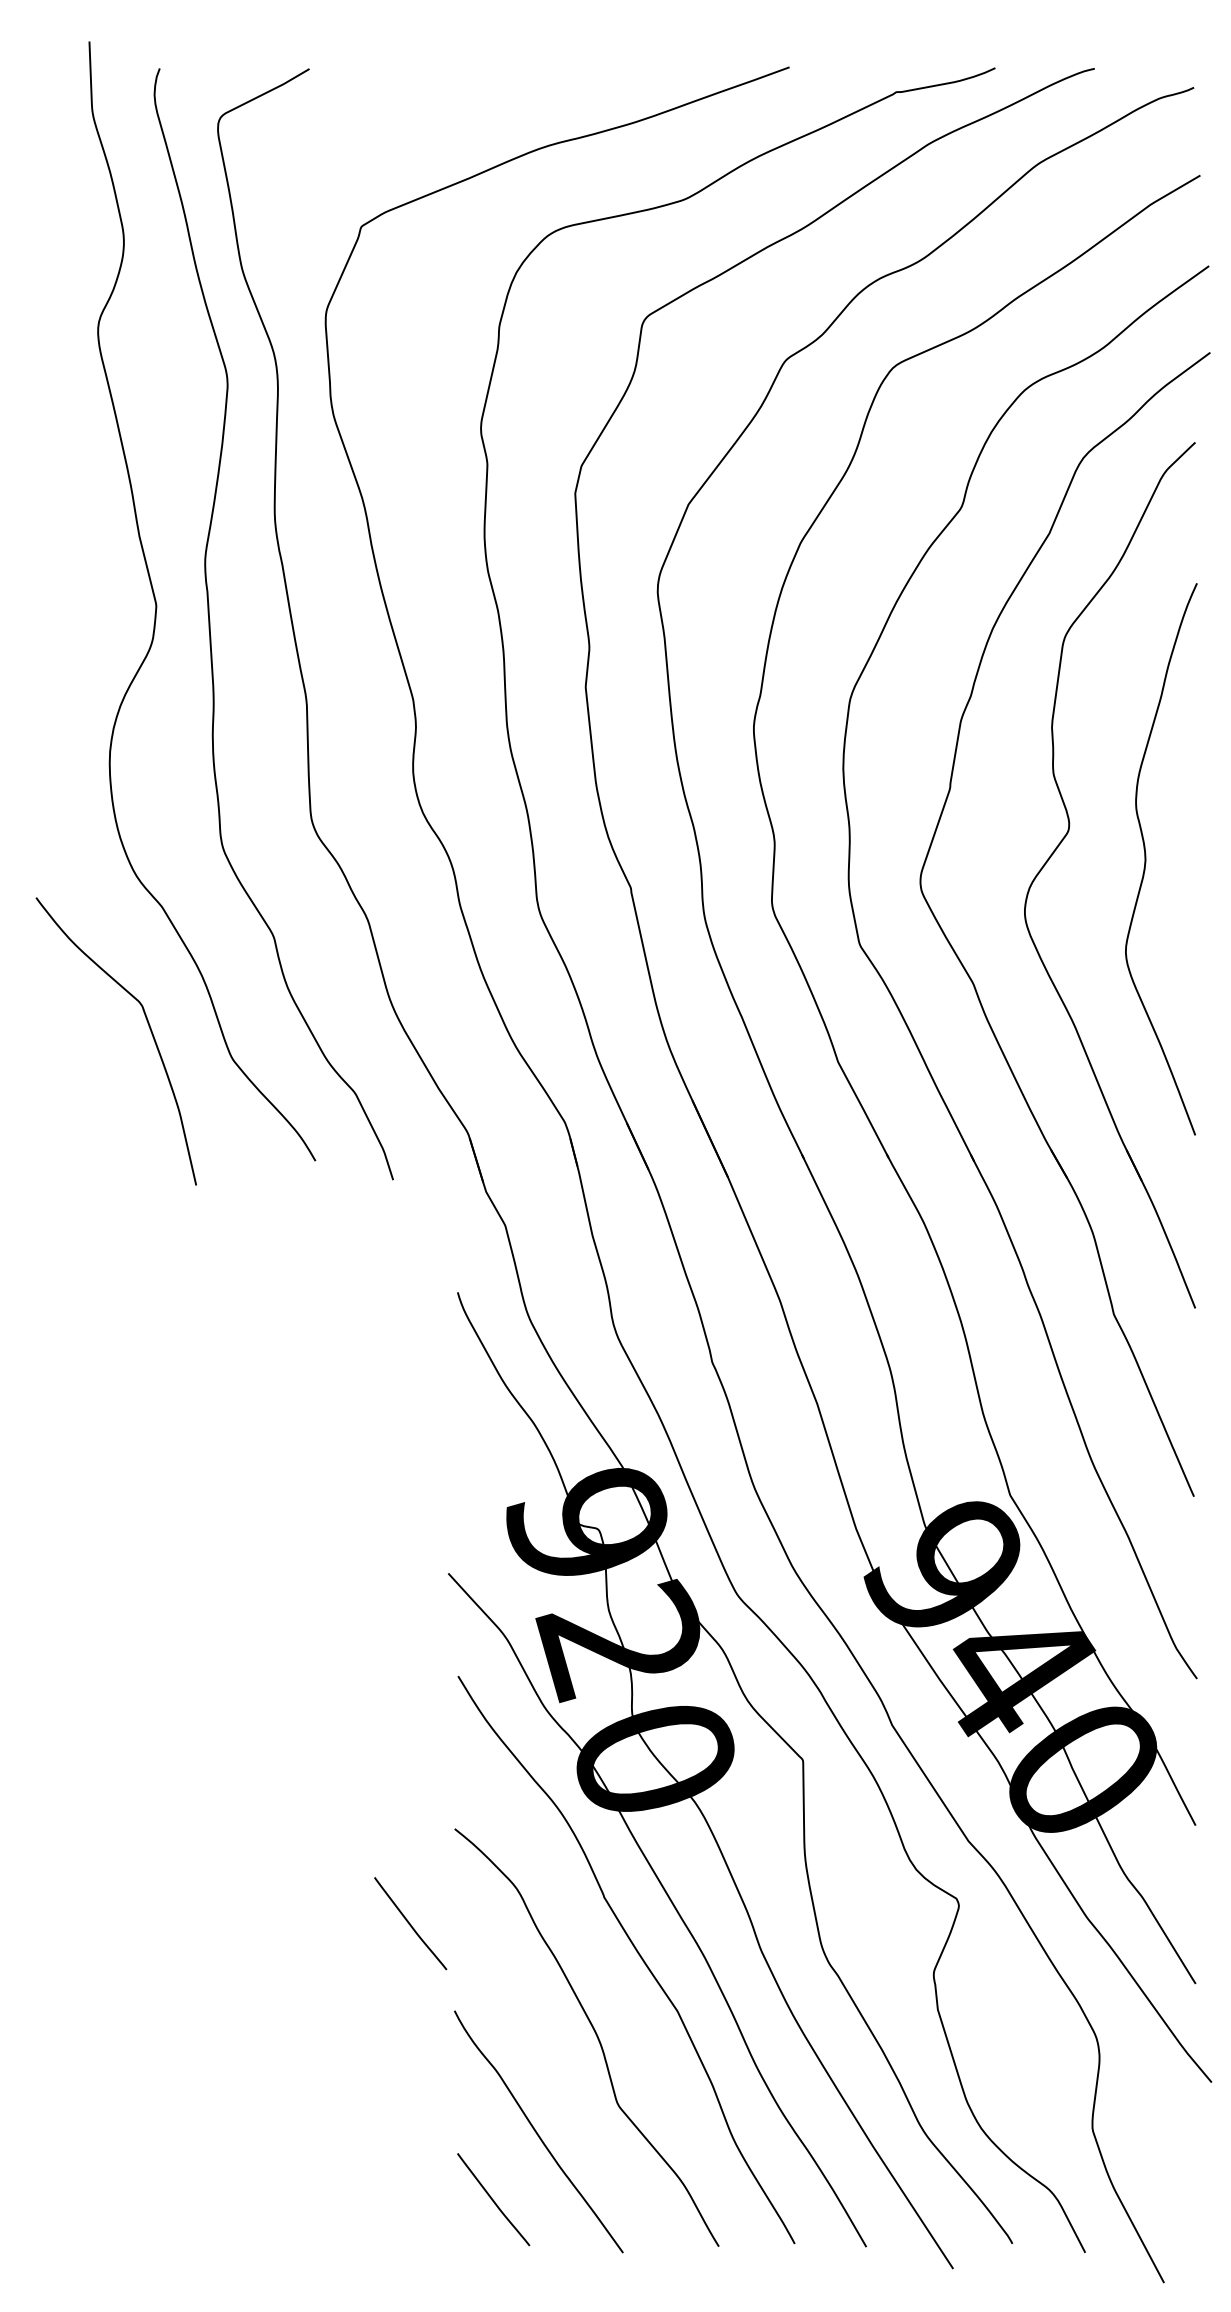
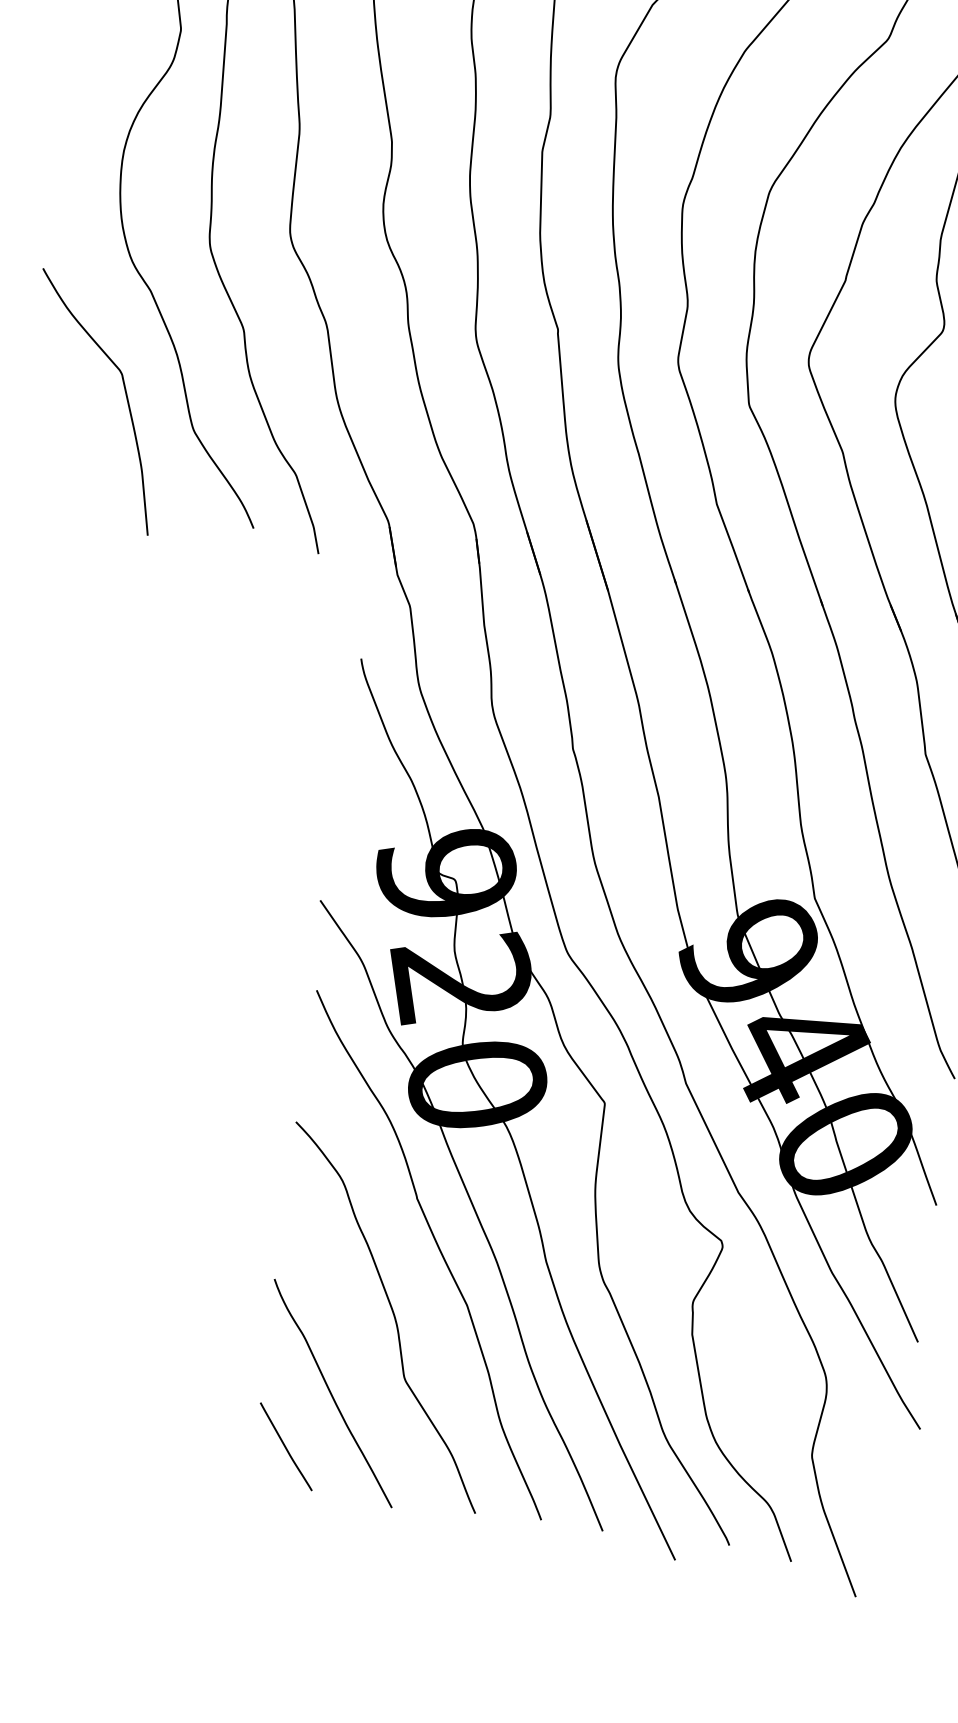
curve: (410, 1923) -> (246, 1198), removed

